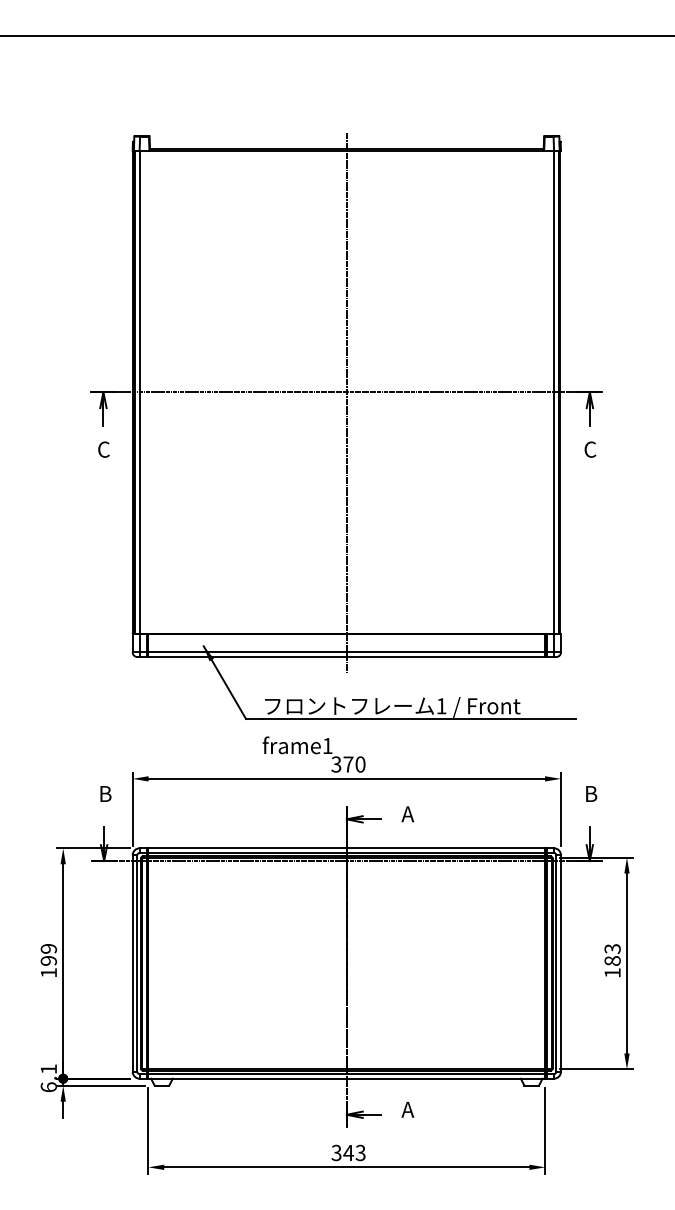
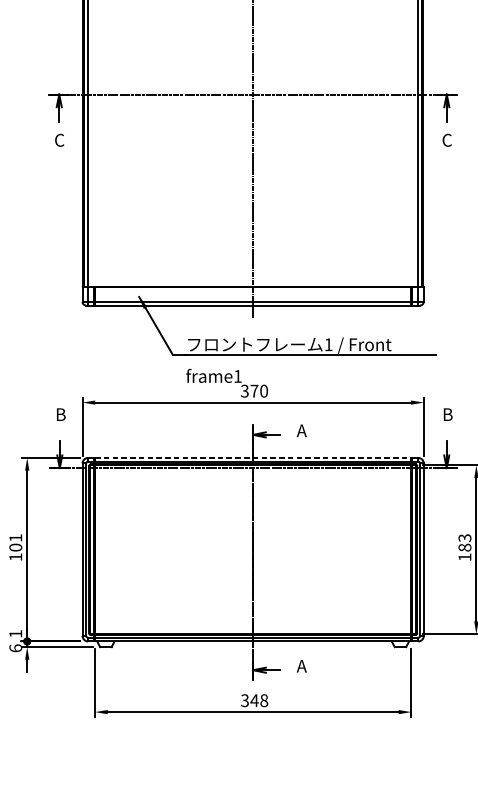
line: (346, 848) -> (252, 458), solid -> dashed
text: (48, 954) -> (15, 542), 199 -> 101
text: (360, 1152) -> (264, 700), 343 -> 348

